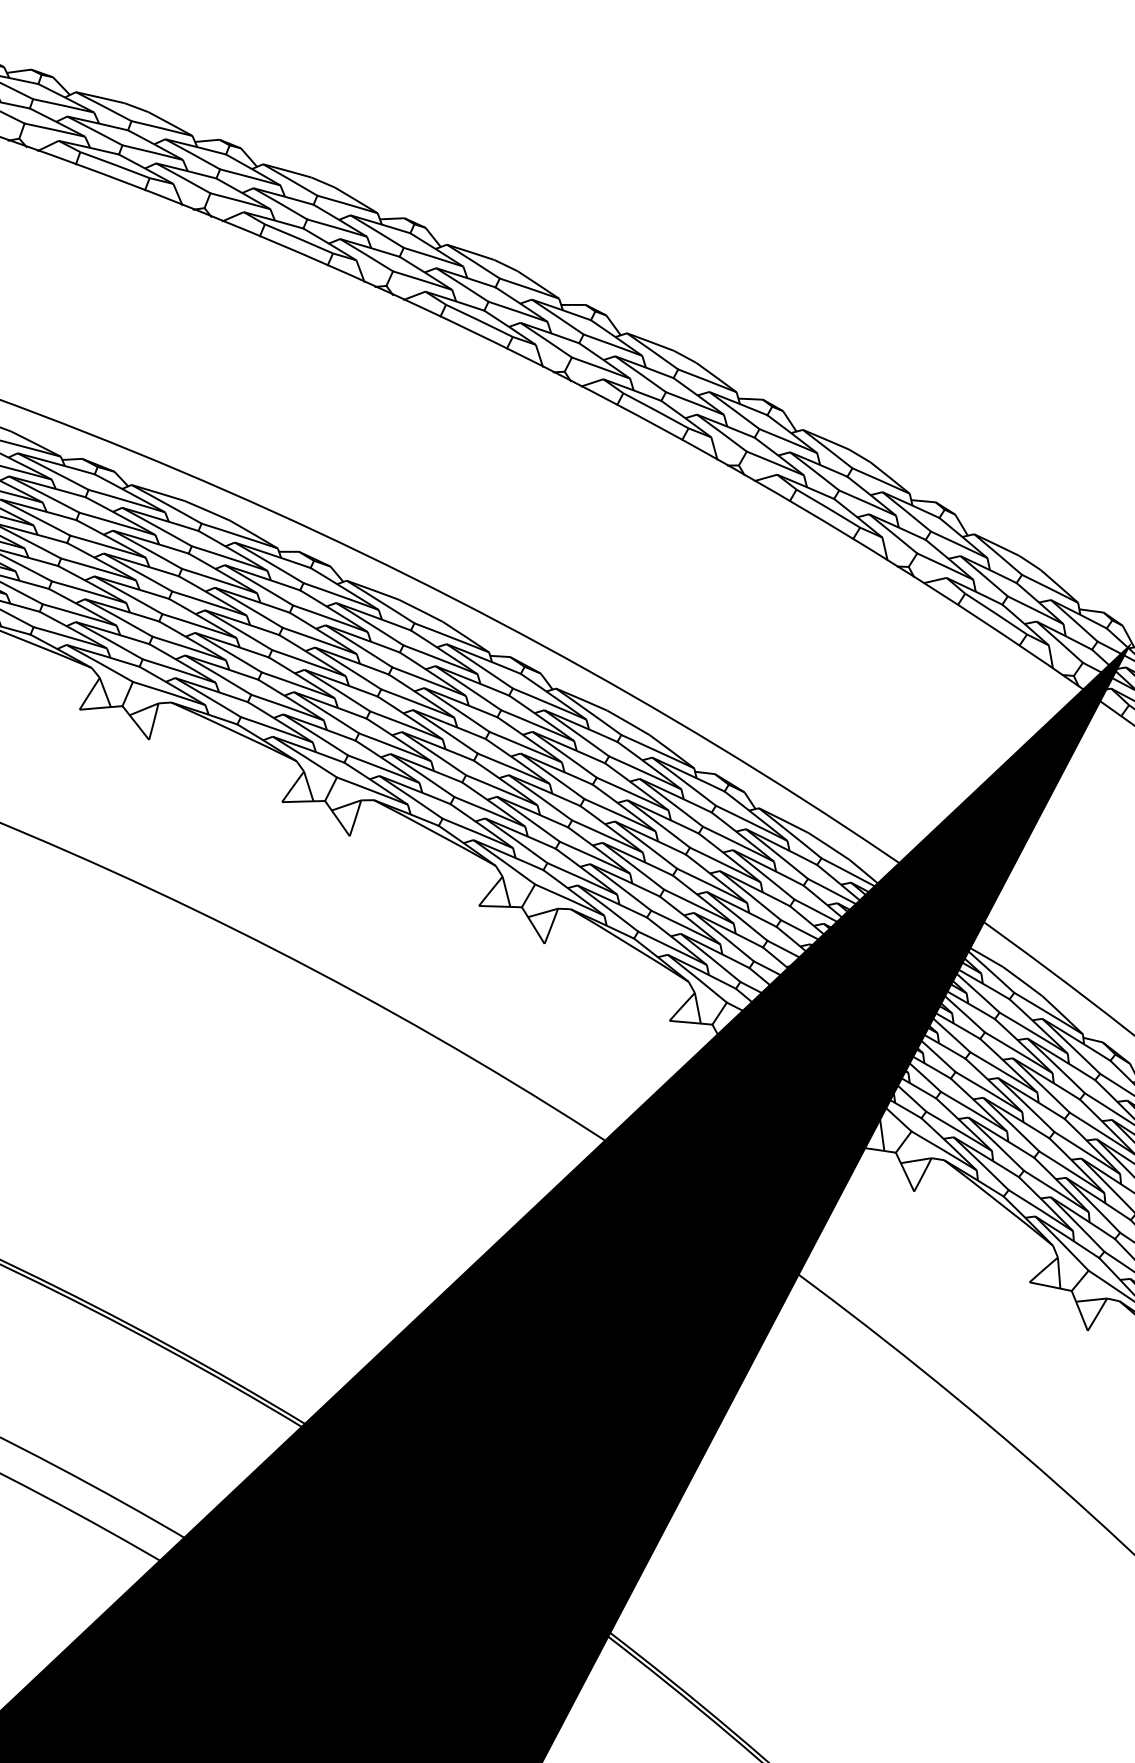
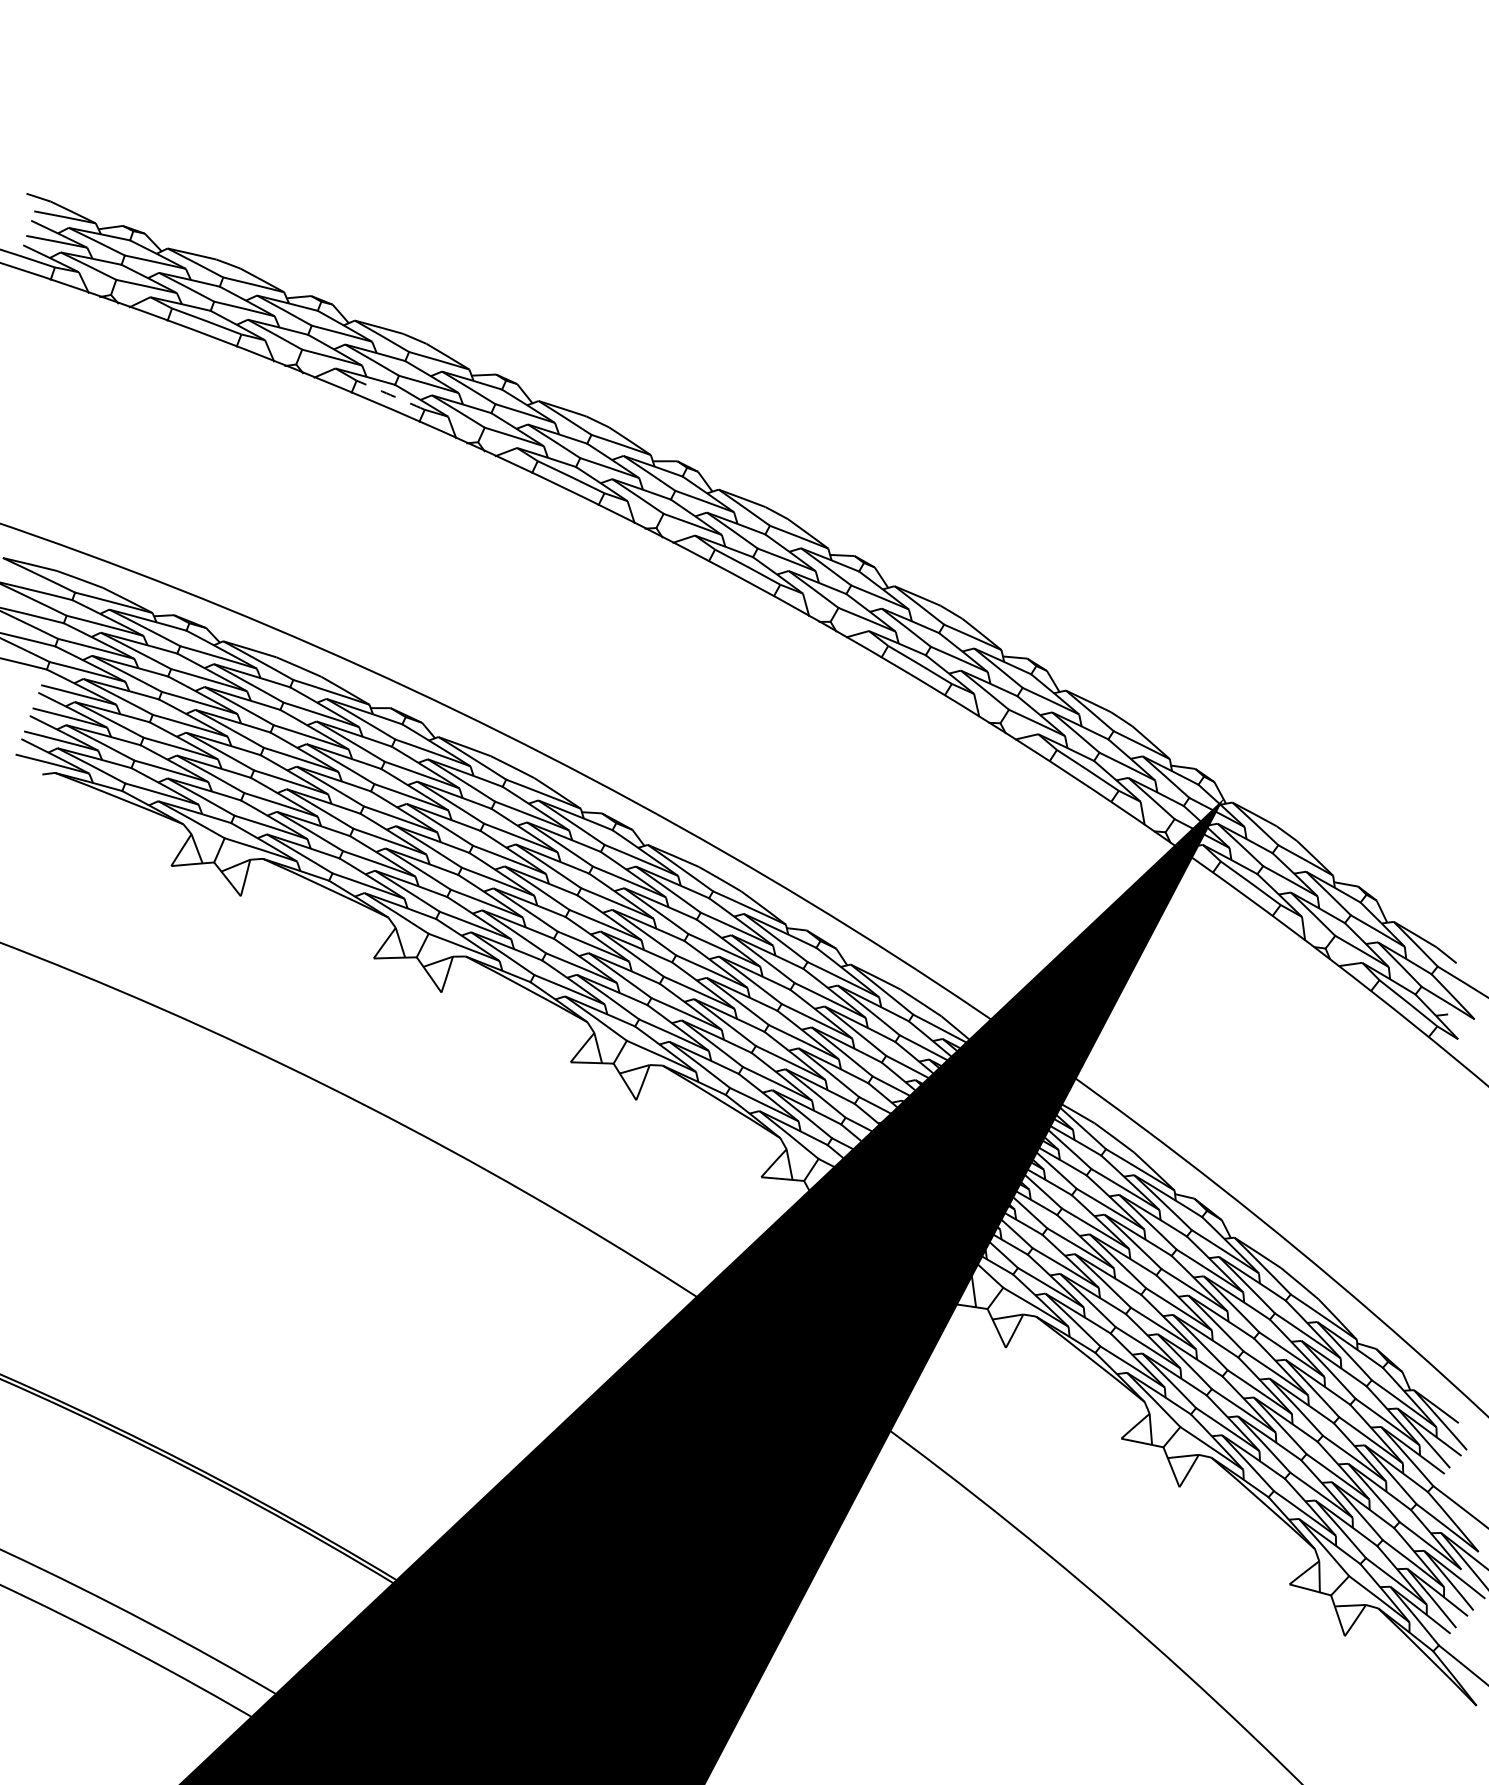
arc: (298, 239) -> (390, 395), solid -> dashed

